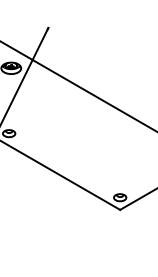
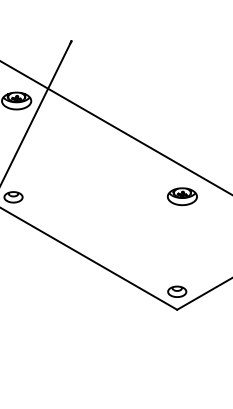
part: (123, 132) -> (182, 195), added

